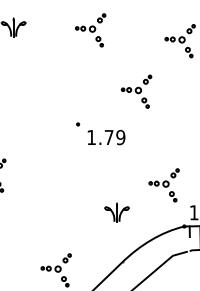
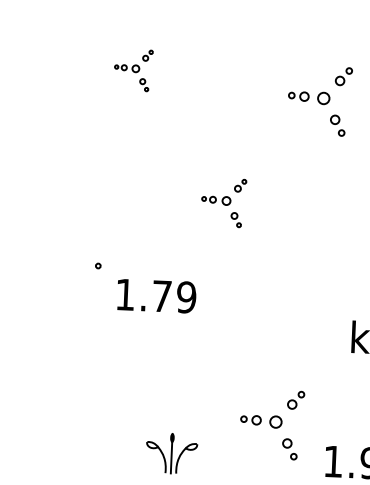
part: (90, 30) -> (132, 70), size x0.6
part: (136, 91) -> (223, 202), size x0.7
part: (163, 185) -> (270, 424), moved

